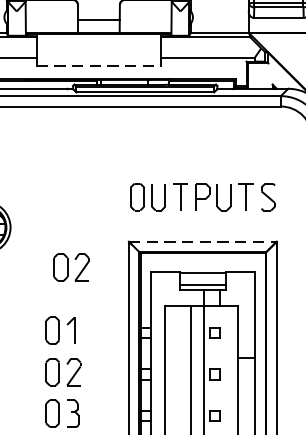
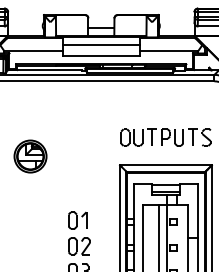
line: (97, 47) -> (100, 44), added
line: (99, 66) -> (101, 56), dashed -> solid
line: (202, 241) -> (165, 165), dashed -> solid
part: (71, 267) -> (84, 181), removed

